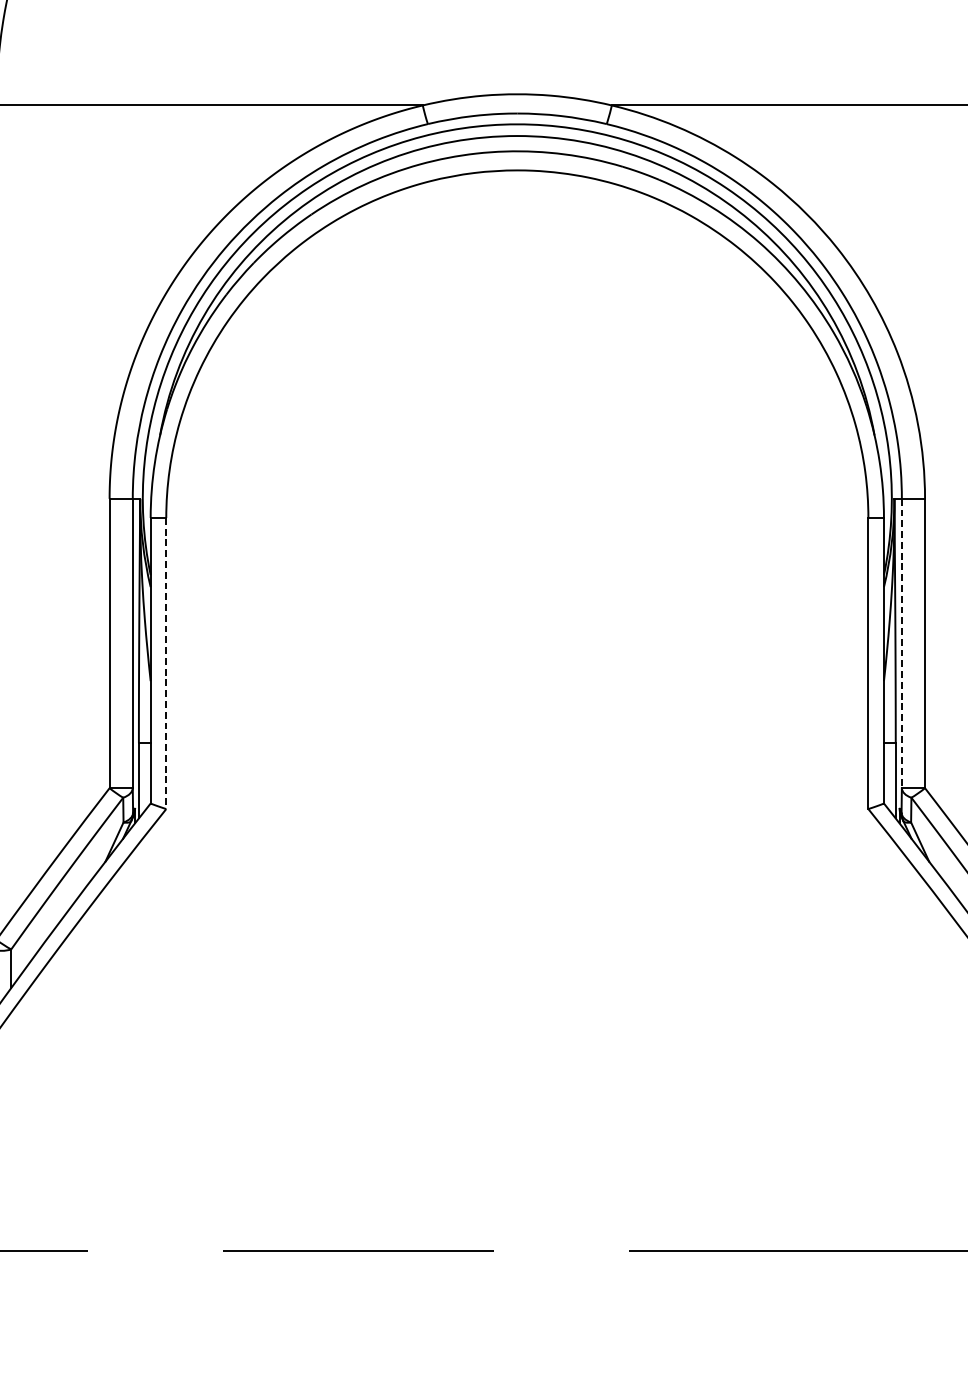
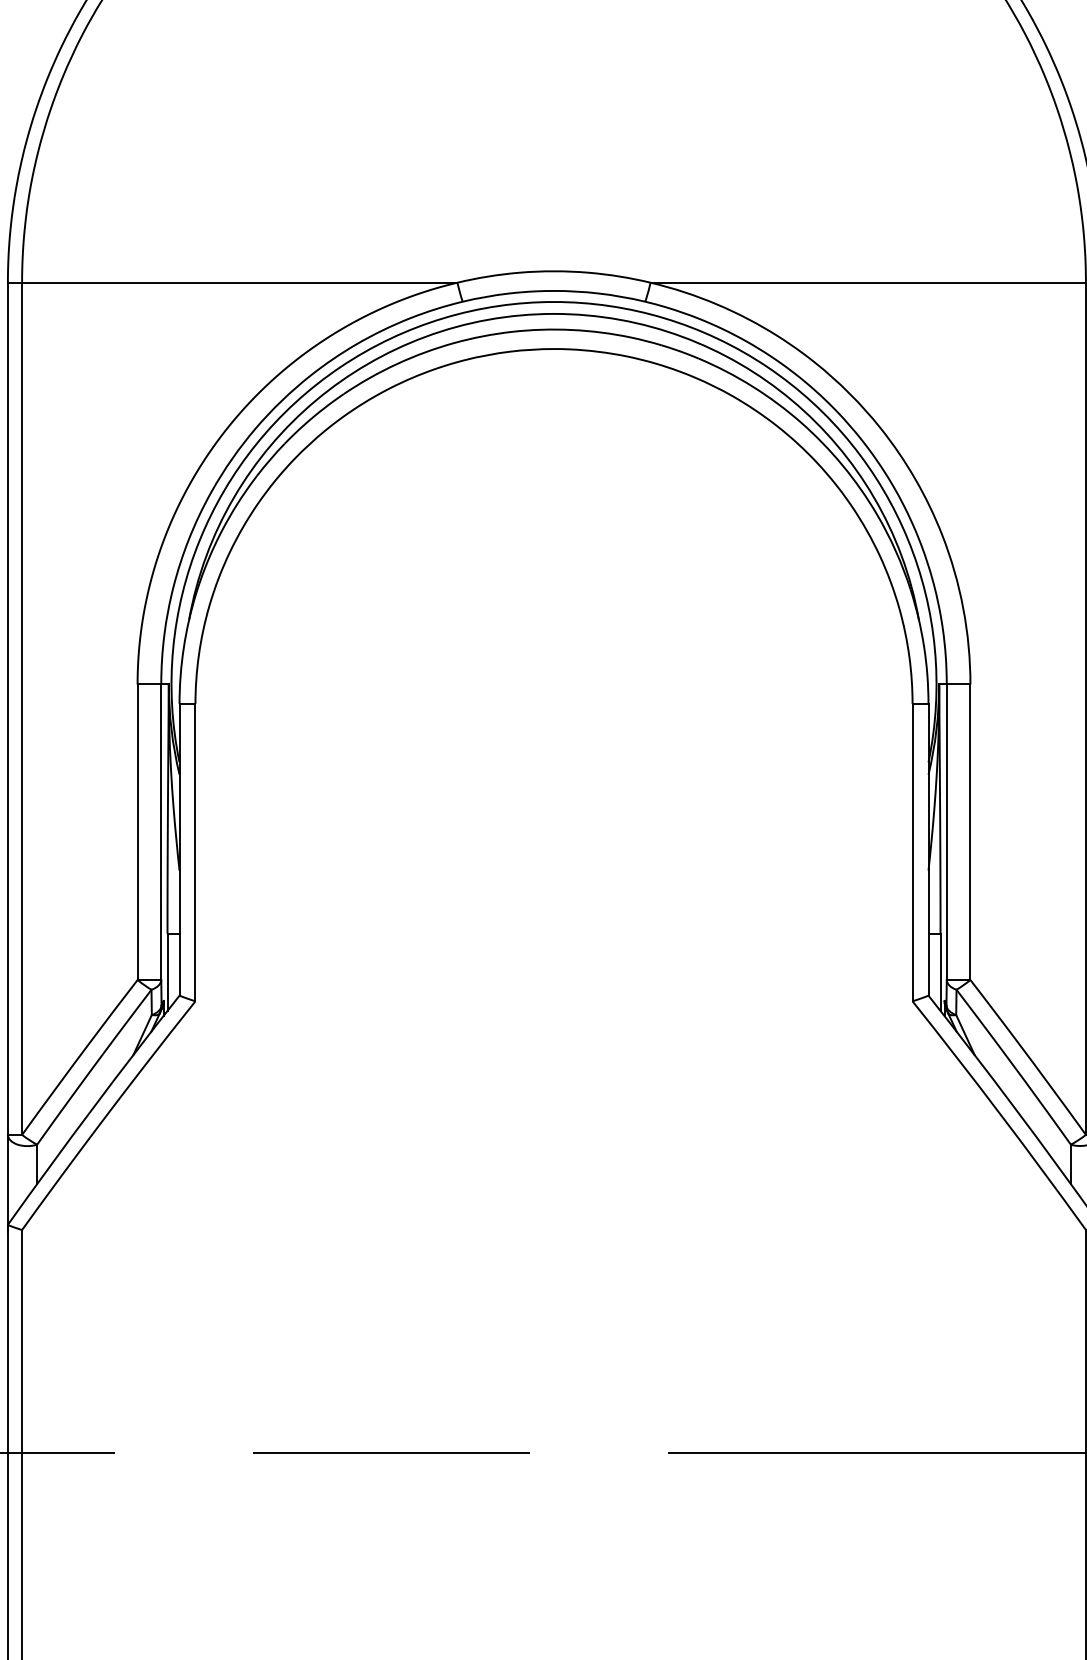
line: (901, 643) -> (946, 832), dashed -> solid
line: (166, 663) -> (195, 852), dashed -> solid

